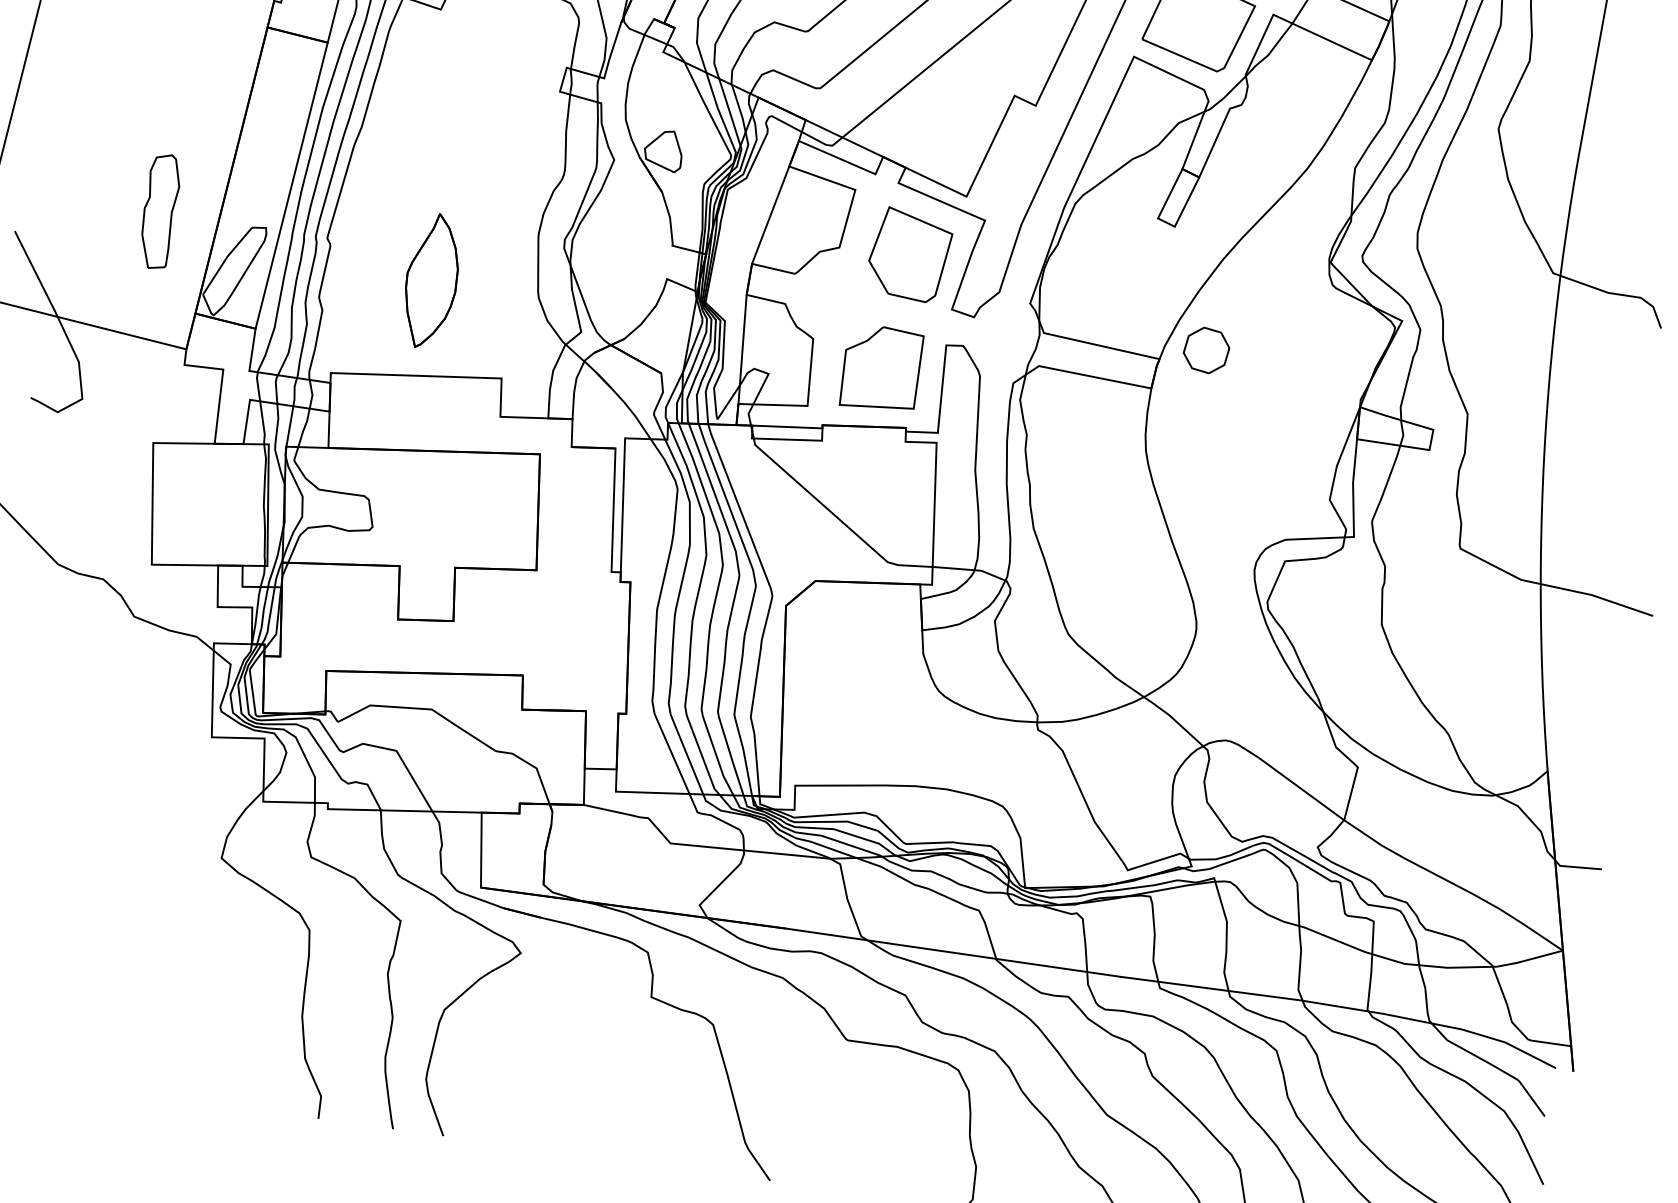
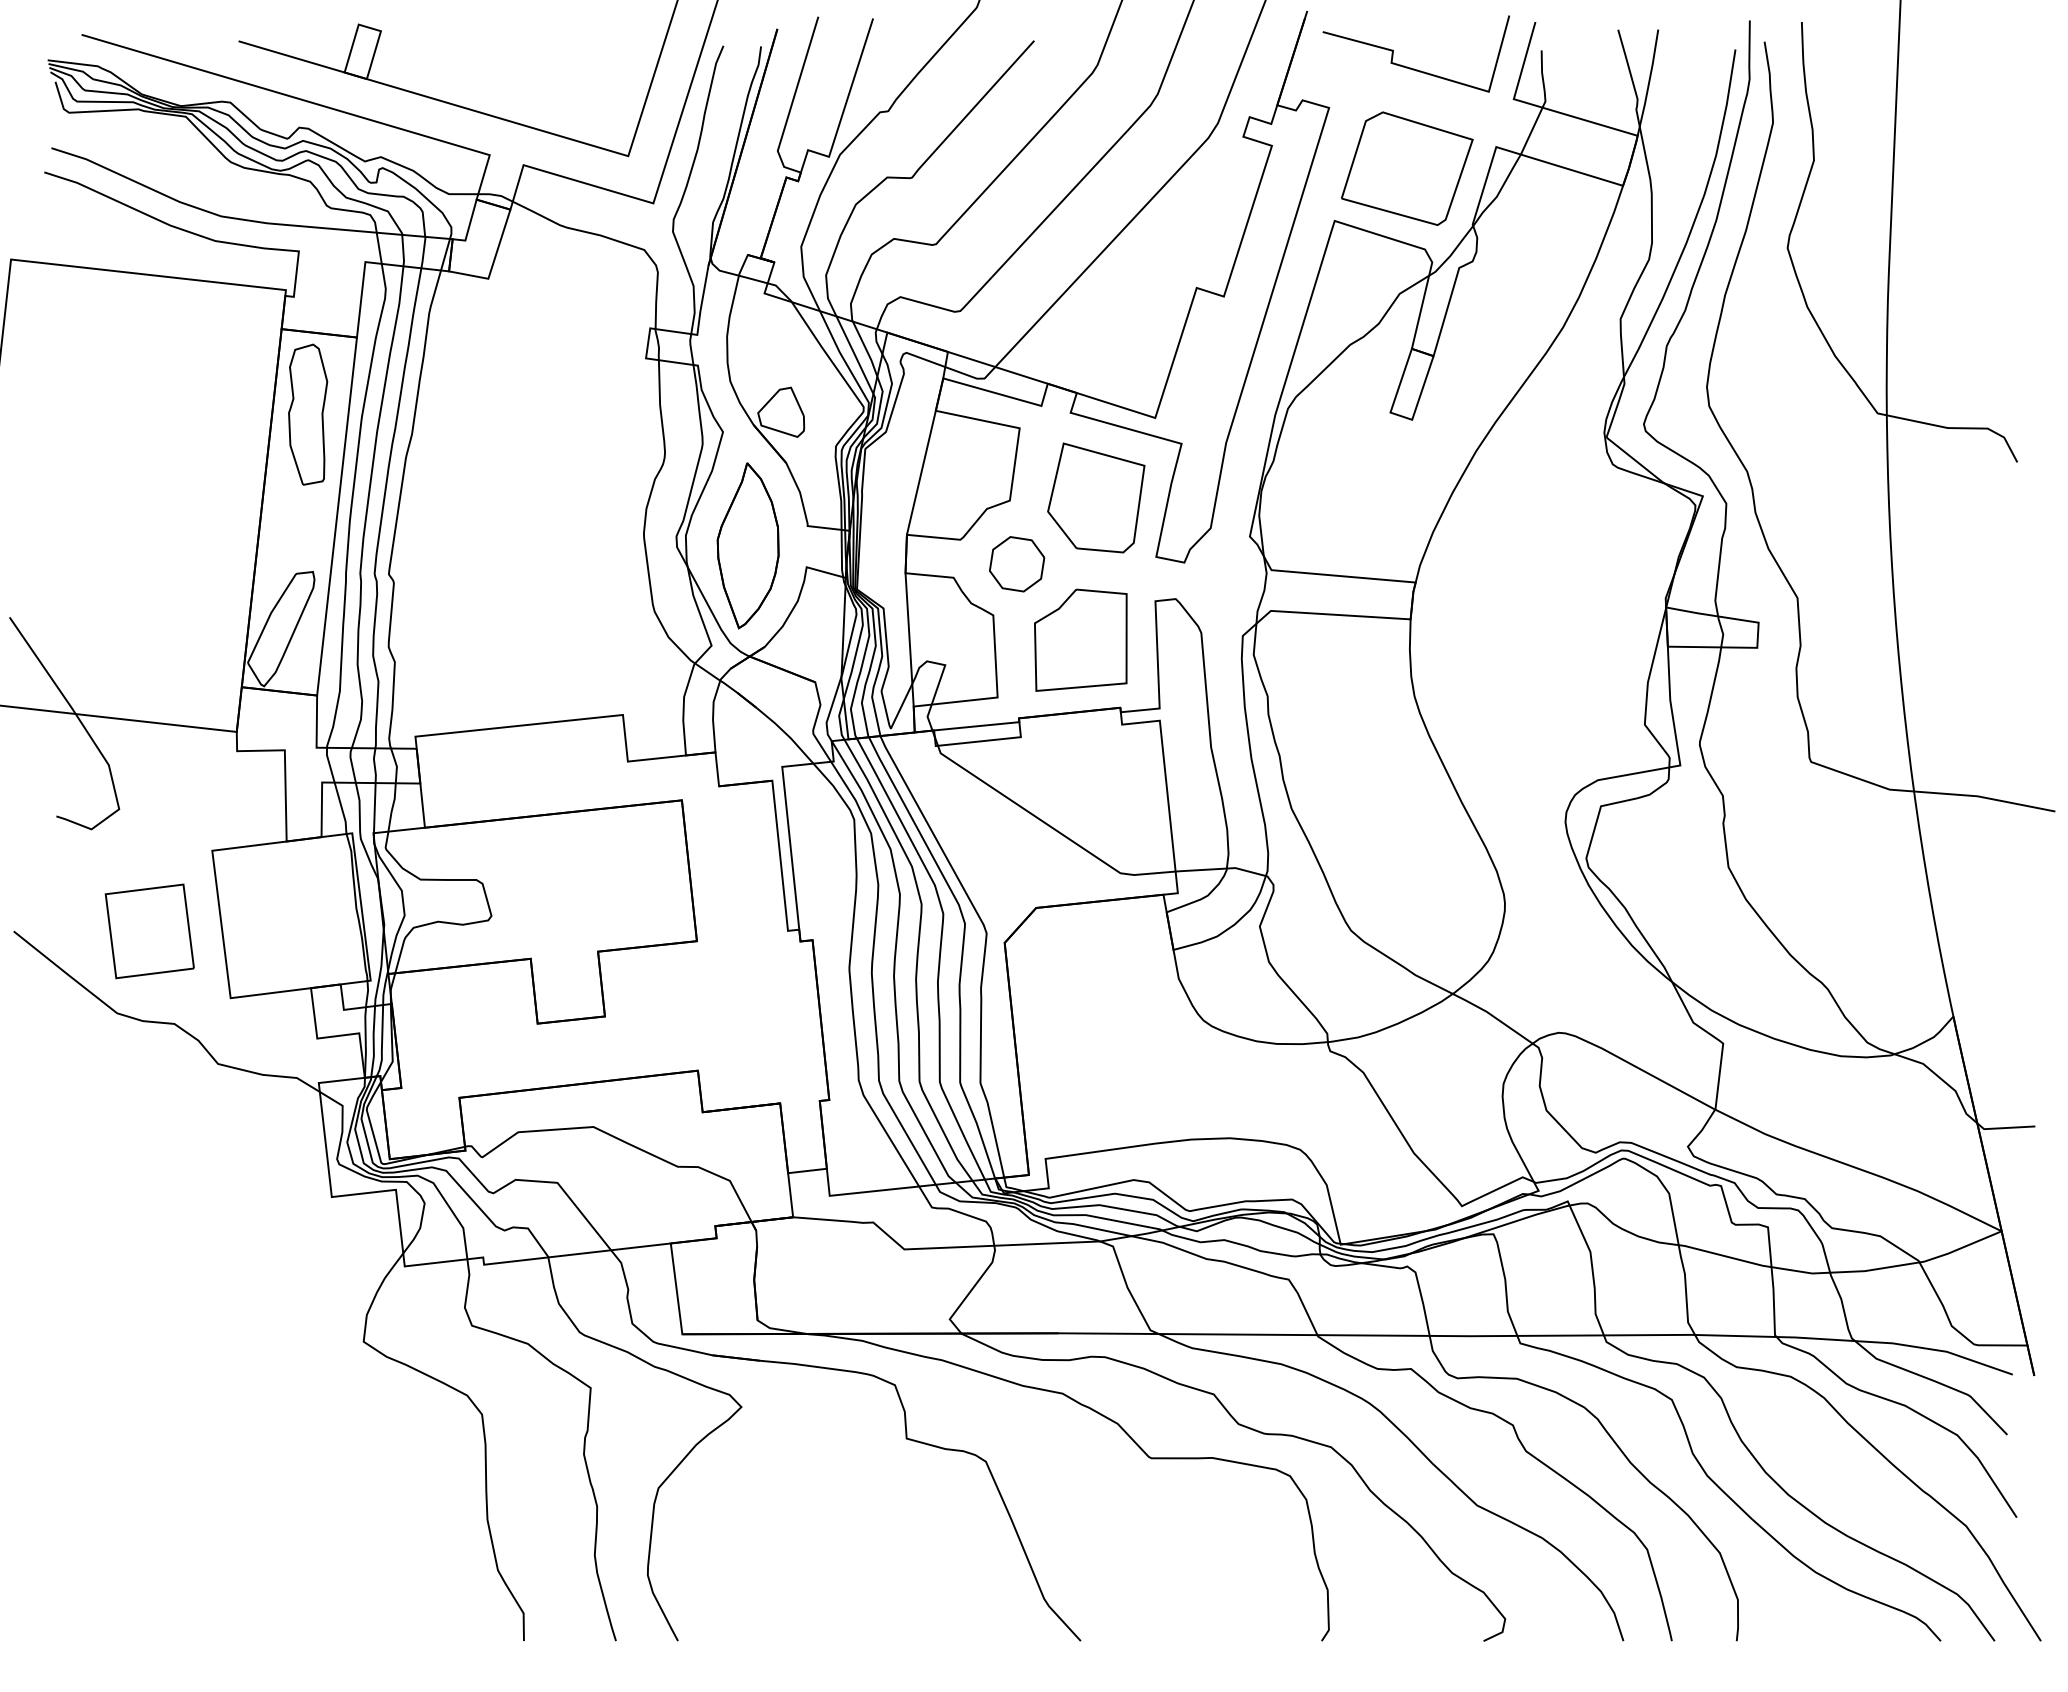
part: (160, 211) -> (308, 414), moved
part: (431, 280) -> (747, 545), moved
part: (1206, 350) -> (1017, 564), moved
part: (93, 501) -> (149, 931), added

